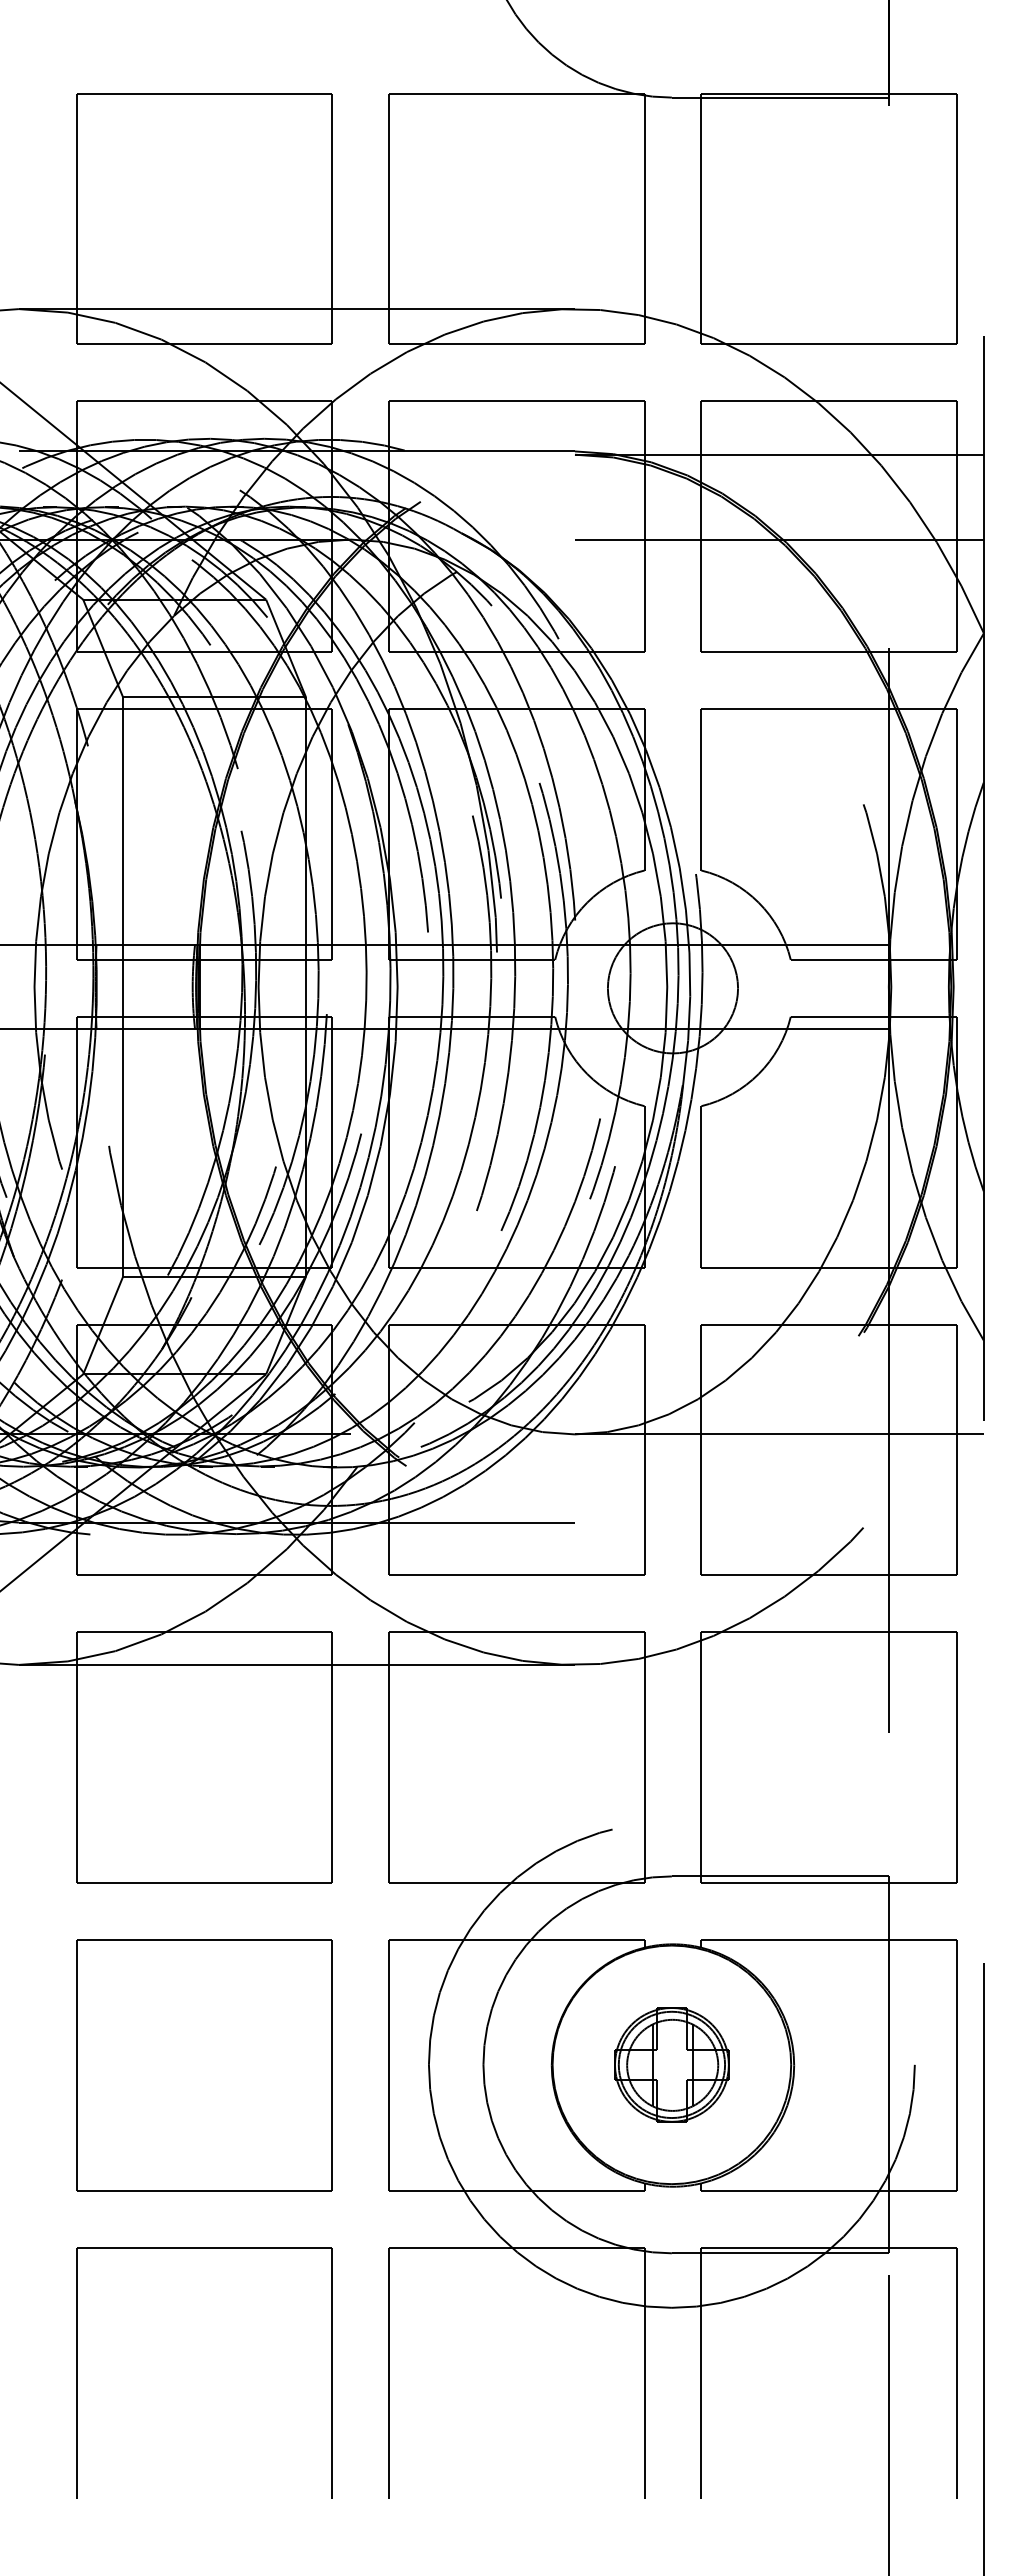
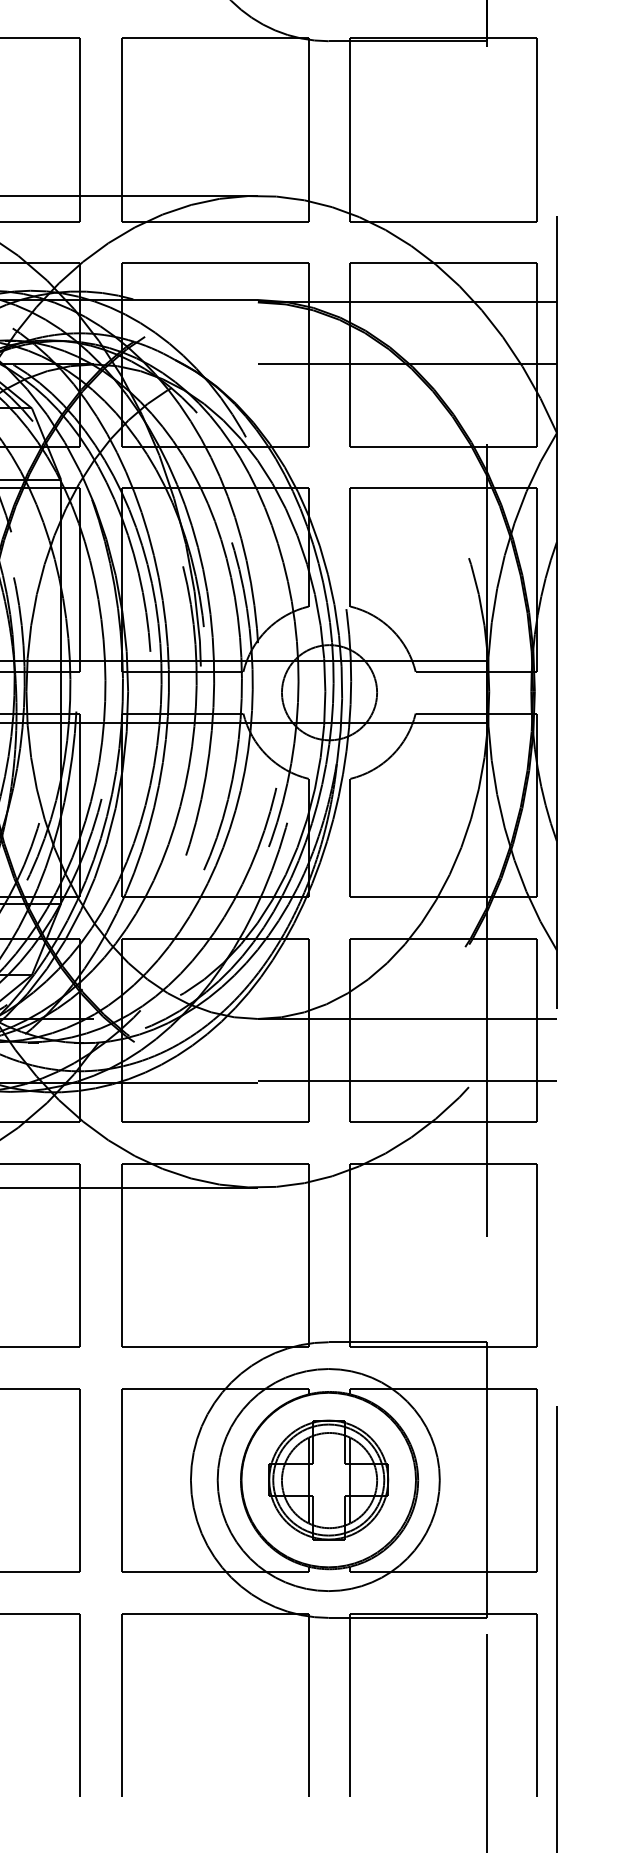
line: (778, 1519) -> (406, 1081), added
circle: (671, 2064) -> (328, 1479), size x0.62
part: (671, 2064) -> (328, 1479), size x1.43

